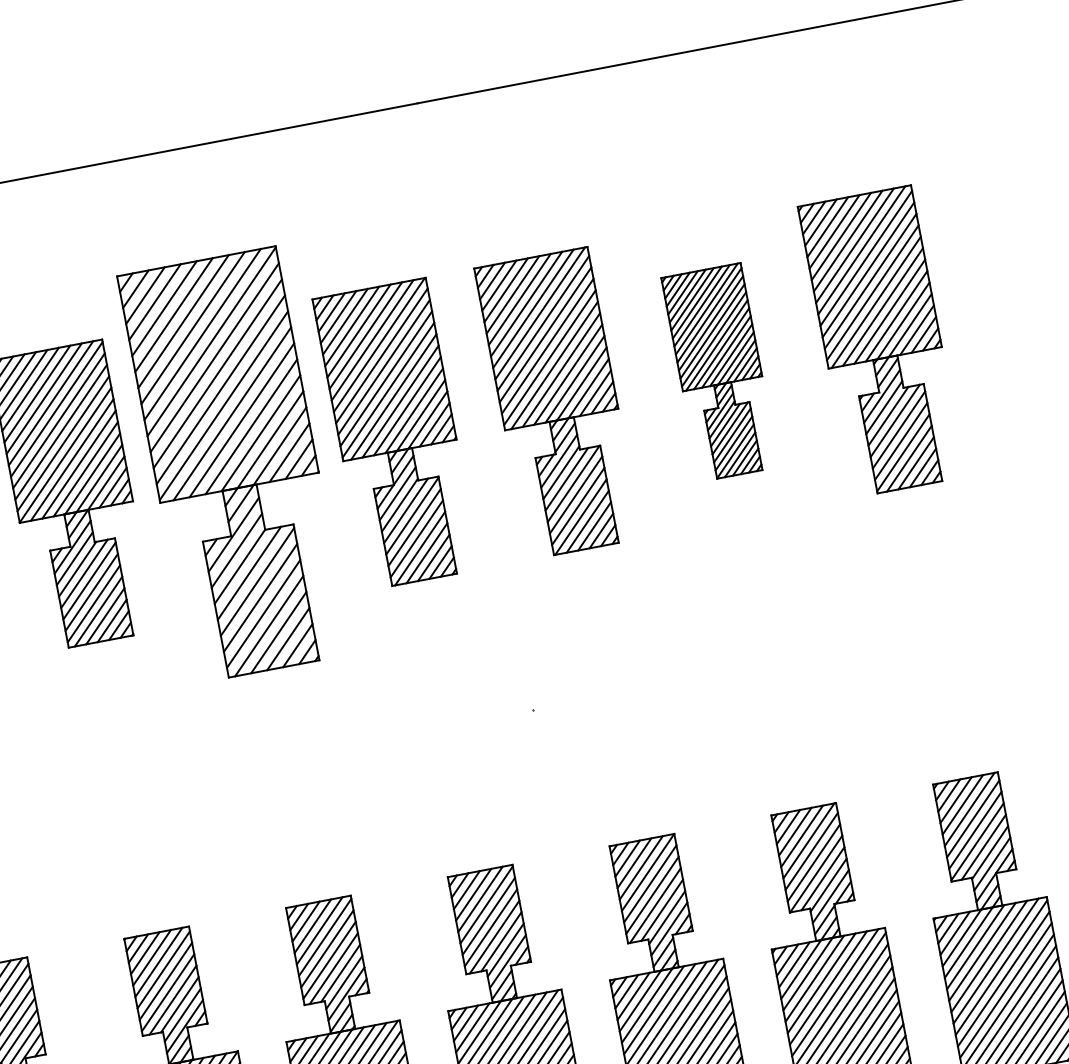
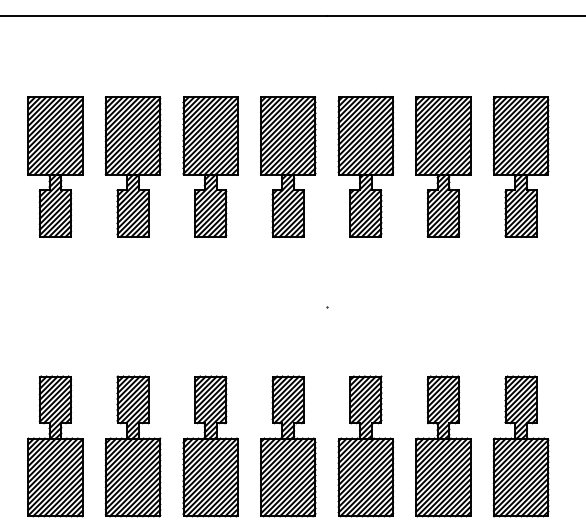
part: (720, 371) -> (443, 166), size x1.43
part: (234, 464) -> (210, 166), size x0.71

